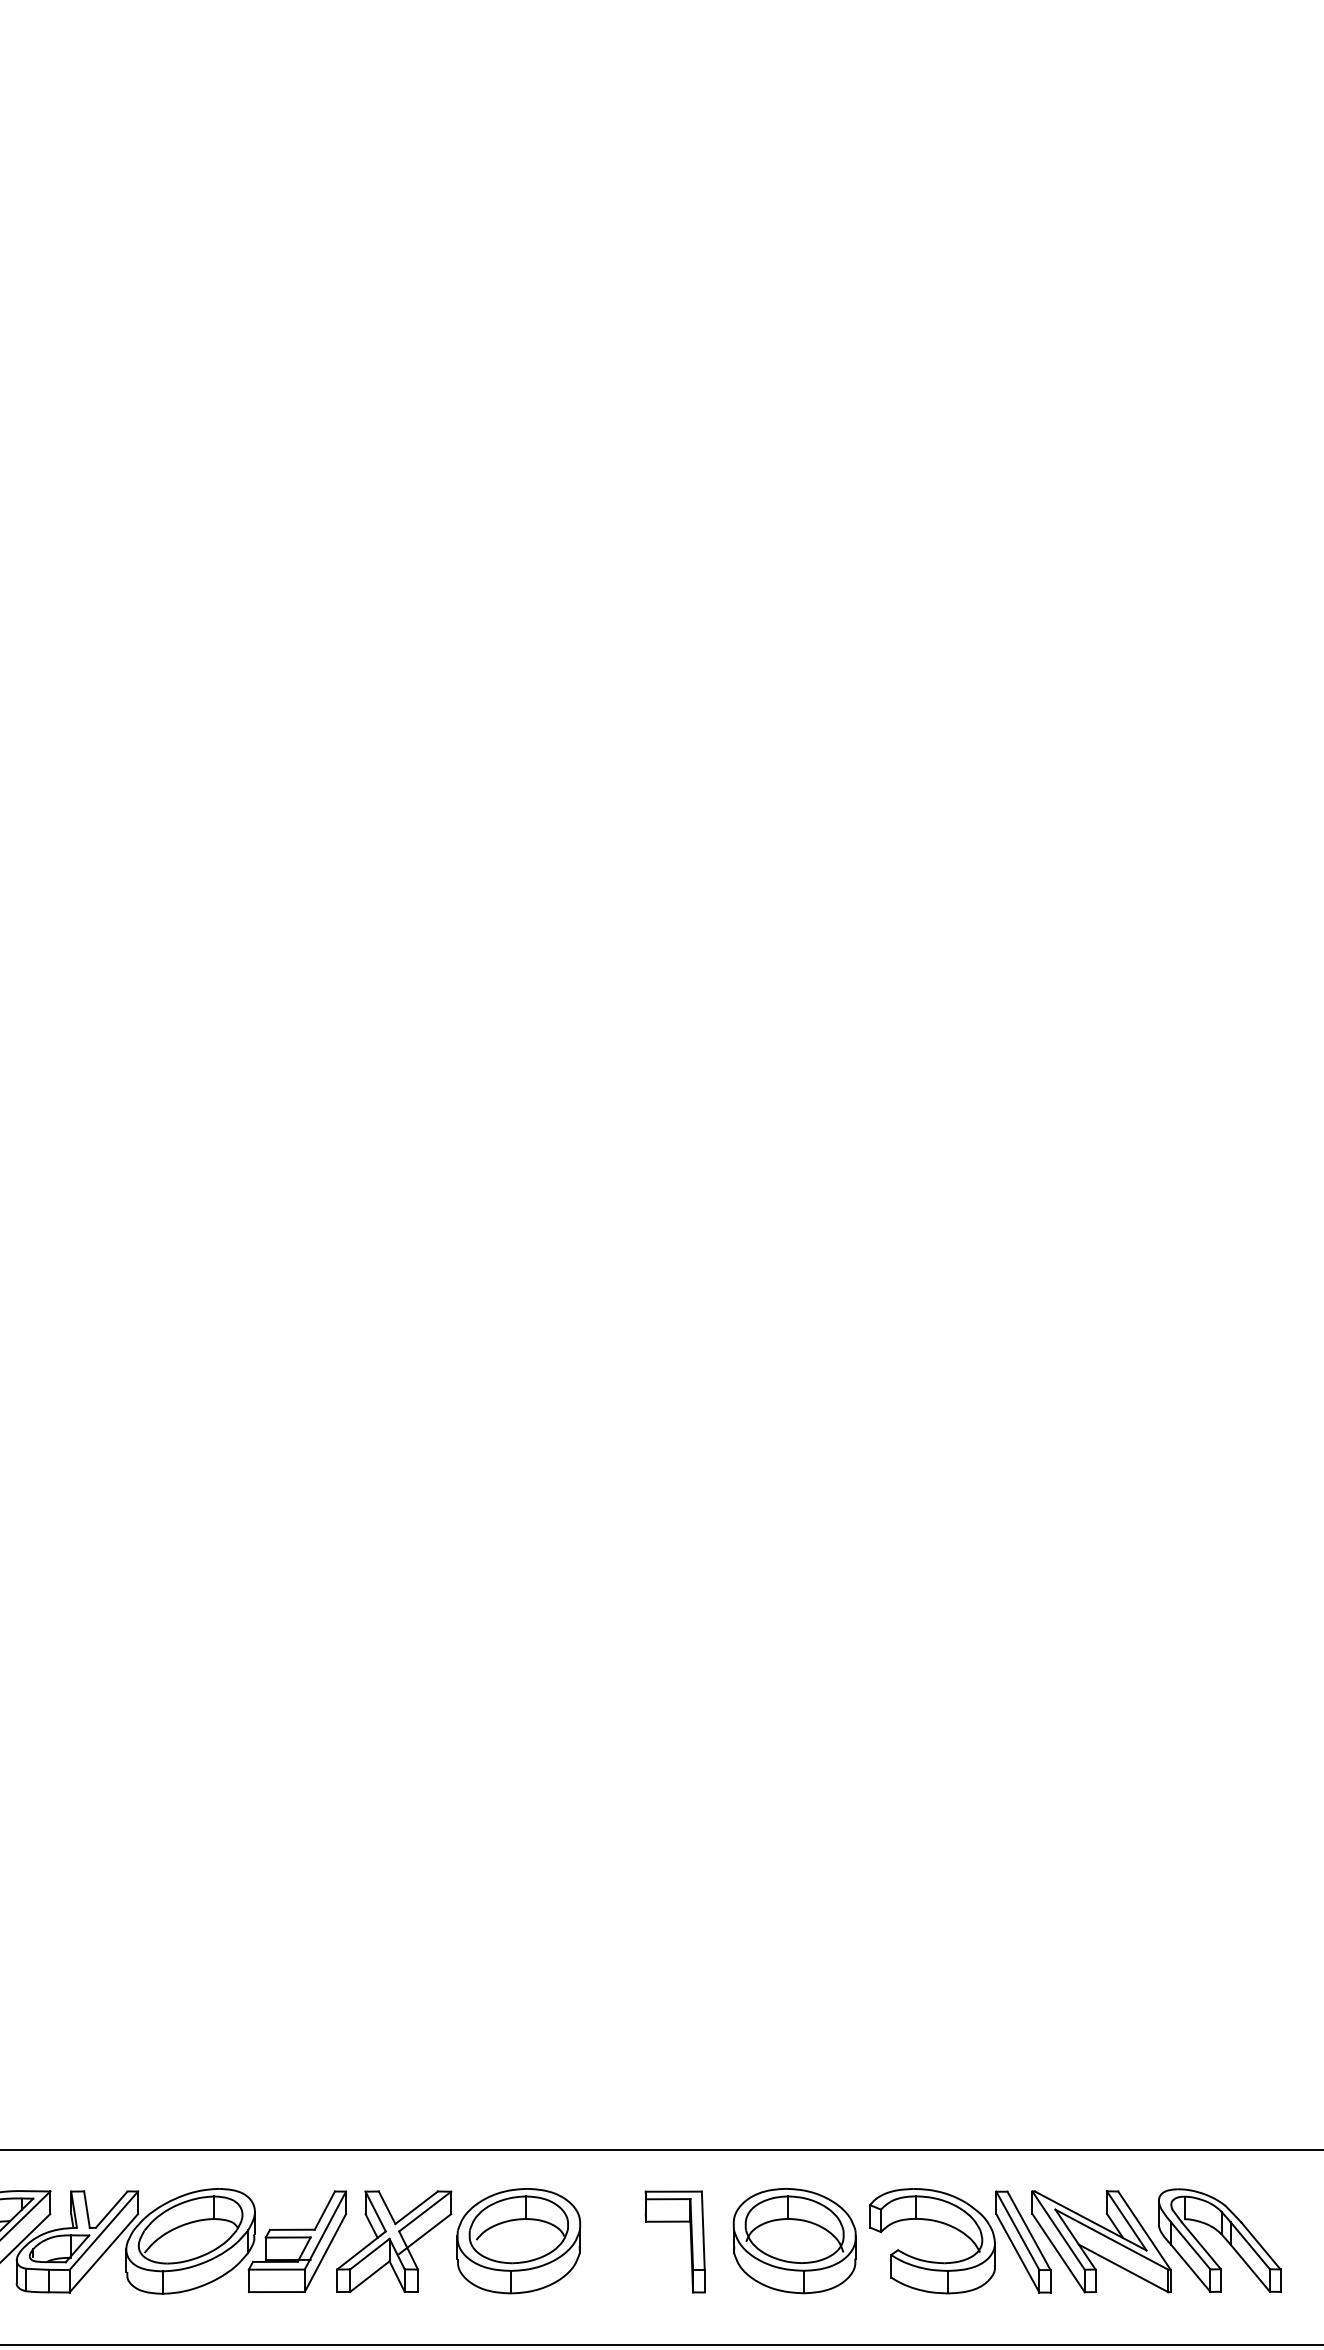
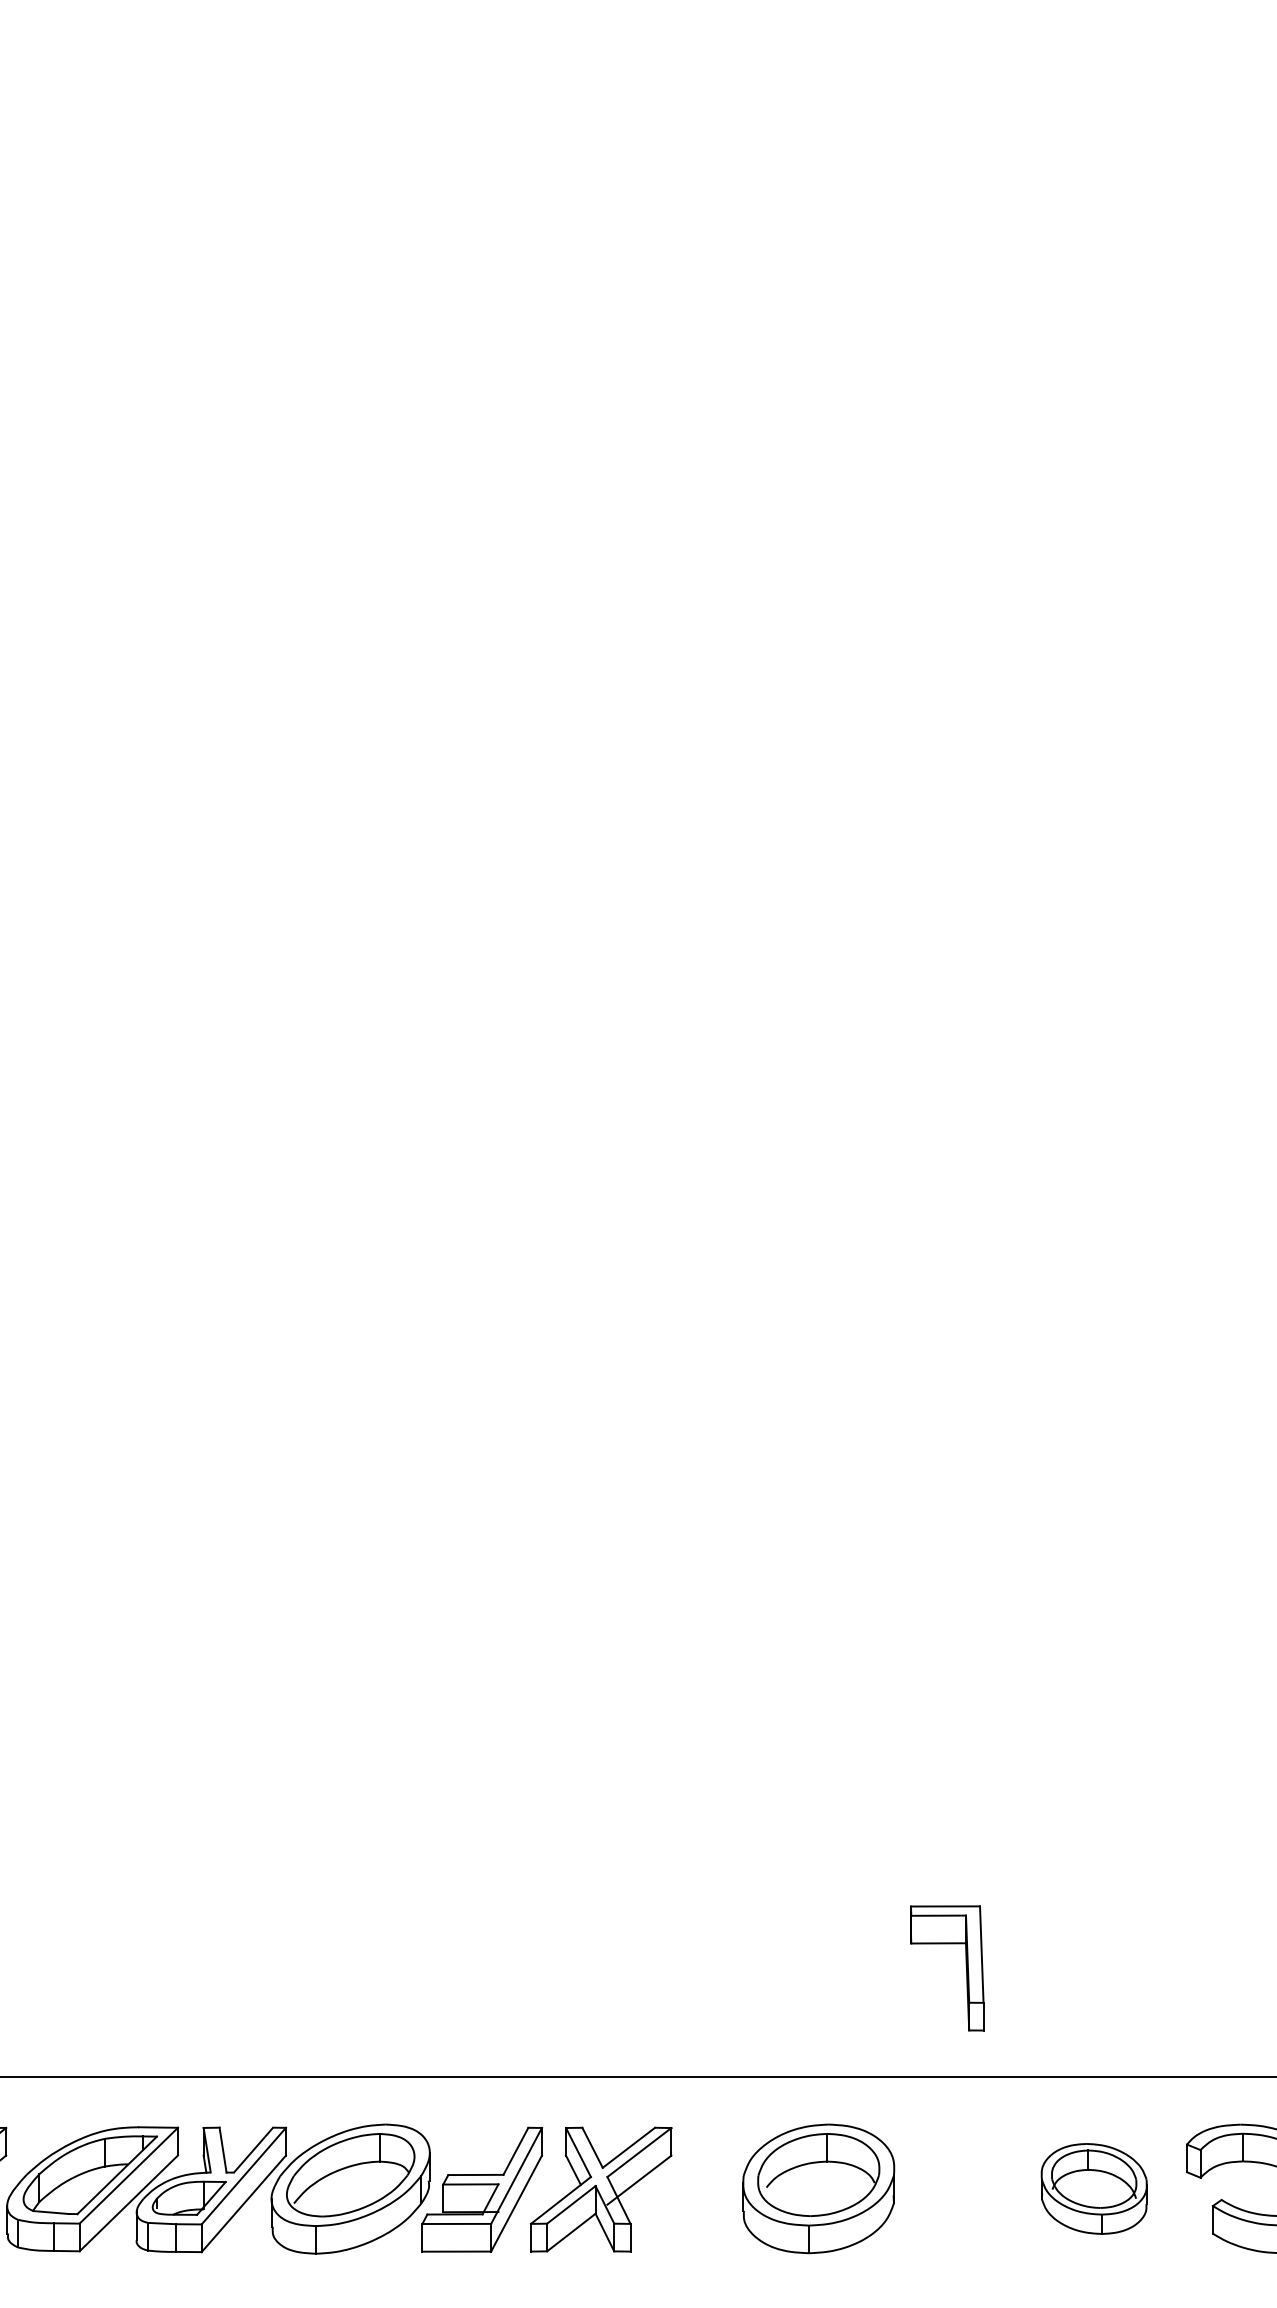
part: (518, 2241) -> (818, 2189), moved
part: (690, 2241) -> (966, 1967), moved
part: (794, 2241) -> (1094, 2189), size x0.7

